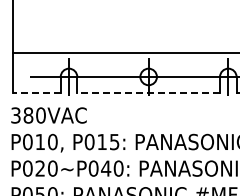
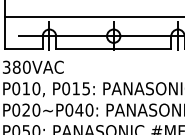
line: (37, 92) -> (24, 48), dashed -> solid
line: (148, 92) -> (113, 48), dashed -> solid

